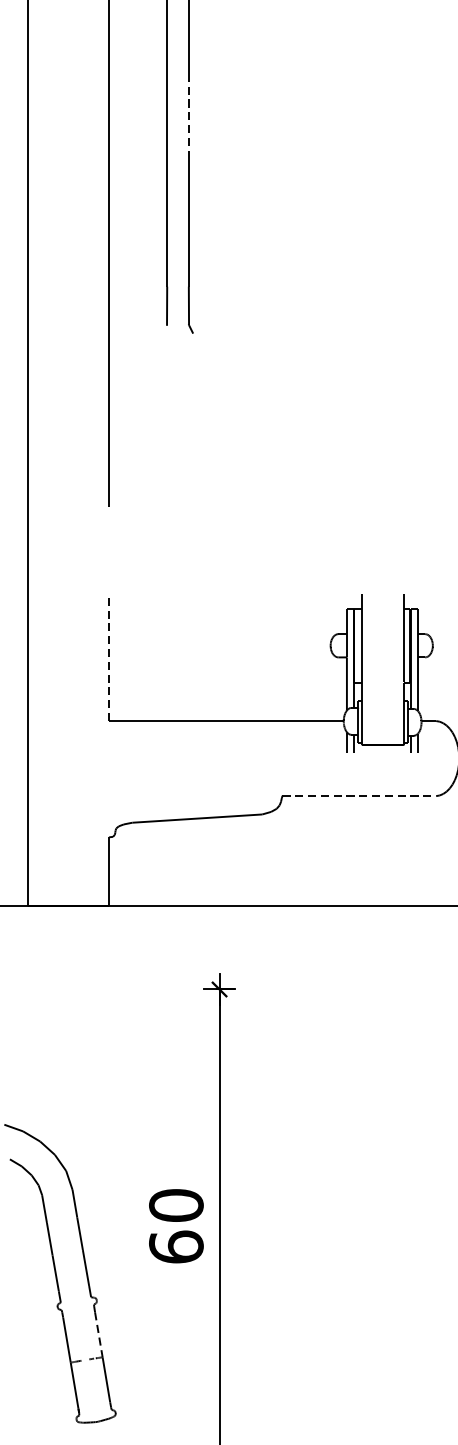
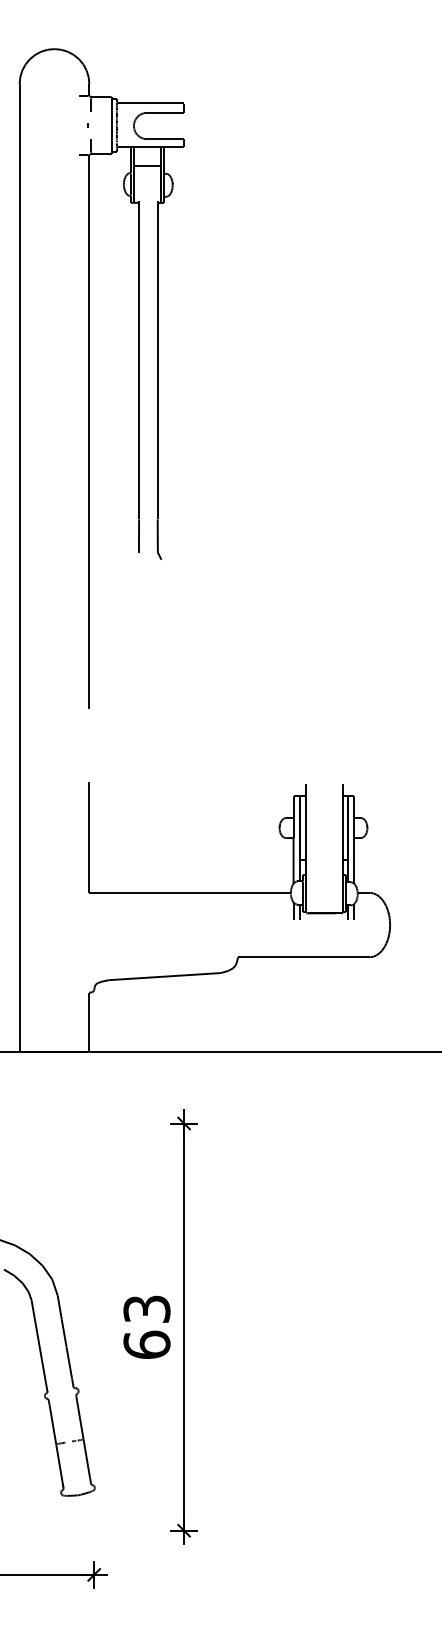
line: (188, 116) -> (157, 373), dashed -> solid
line: (109, 656) -> (89, 837), dashed -> solid
line: (359, 796) -> (304, 957), dashed -> solid
text: (175, 1205) -> (146, 1309), 60 -> 63
line: (99, 1335) -> (80, 1420), dashed -> solid

